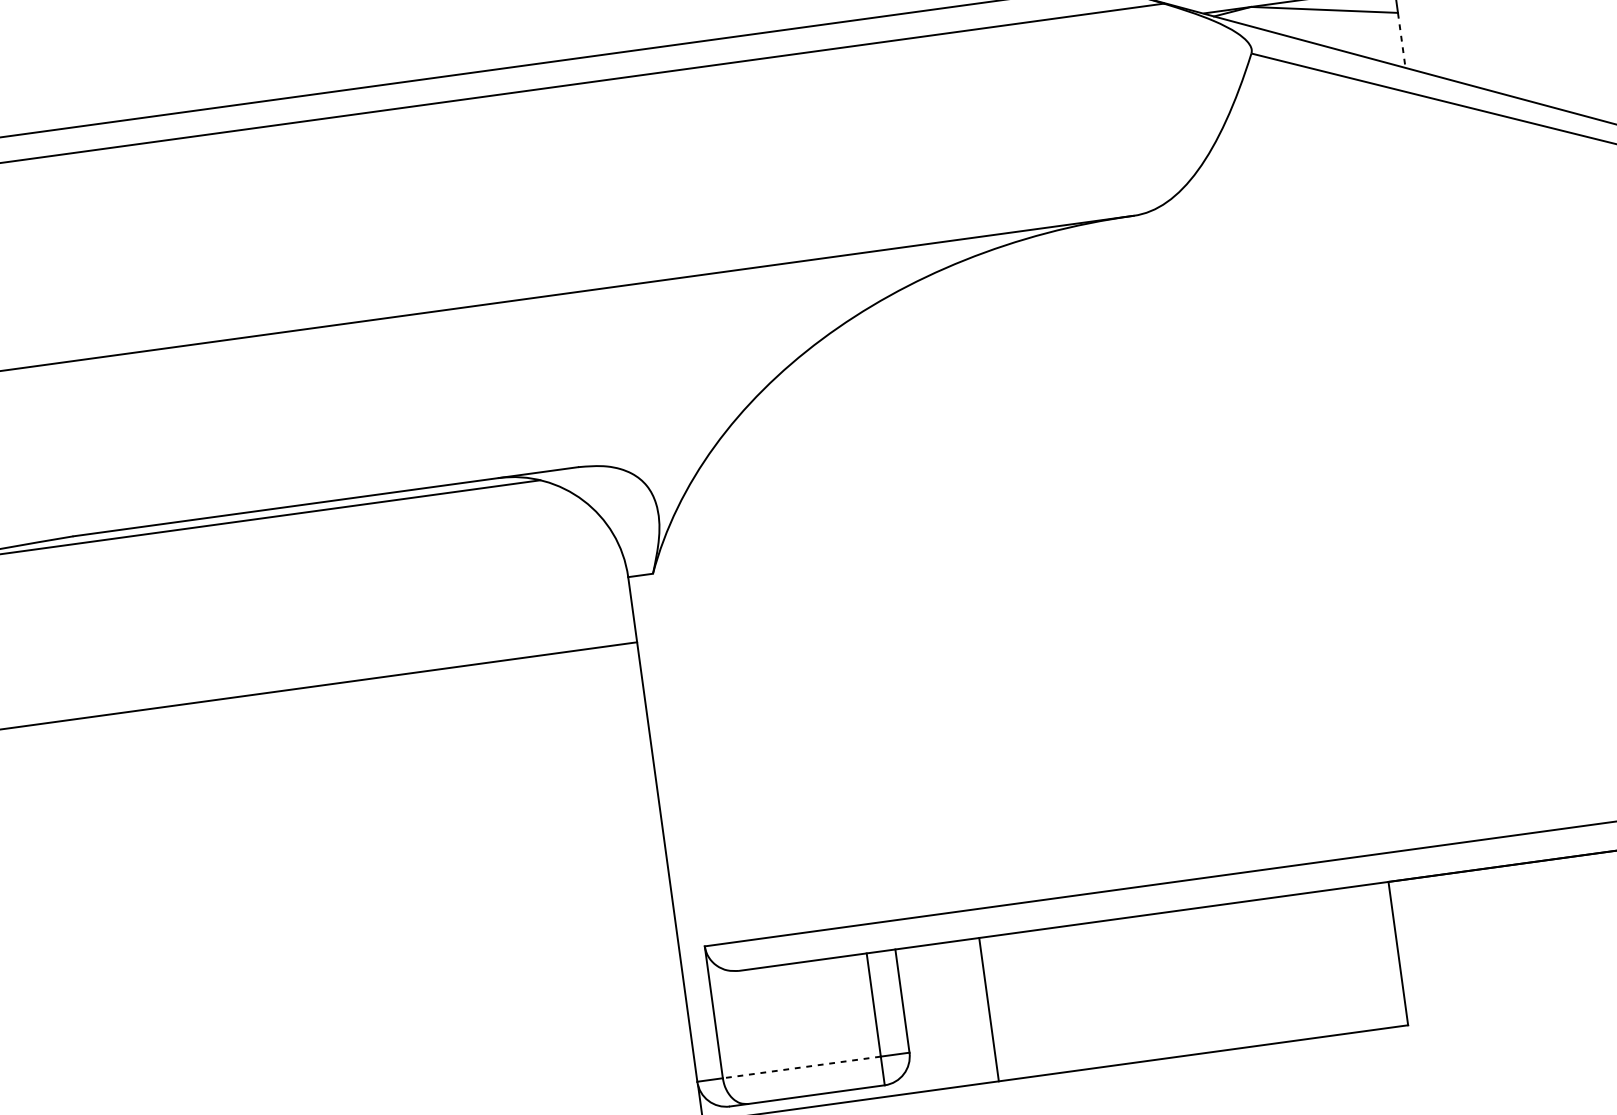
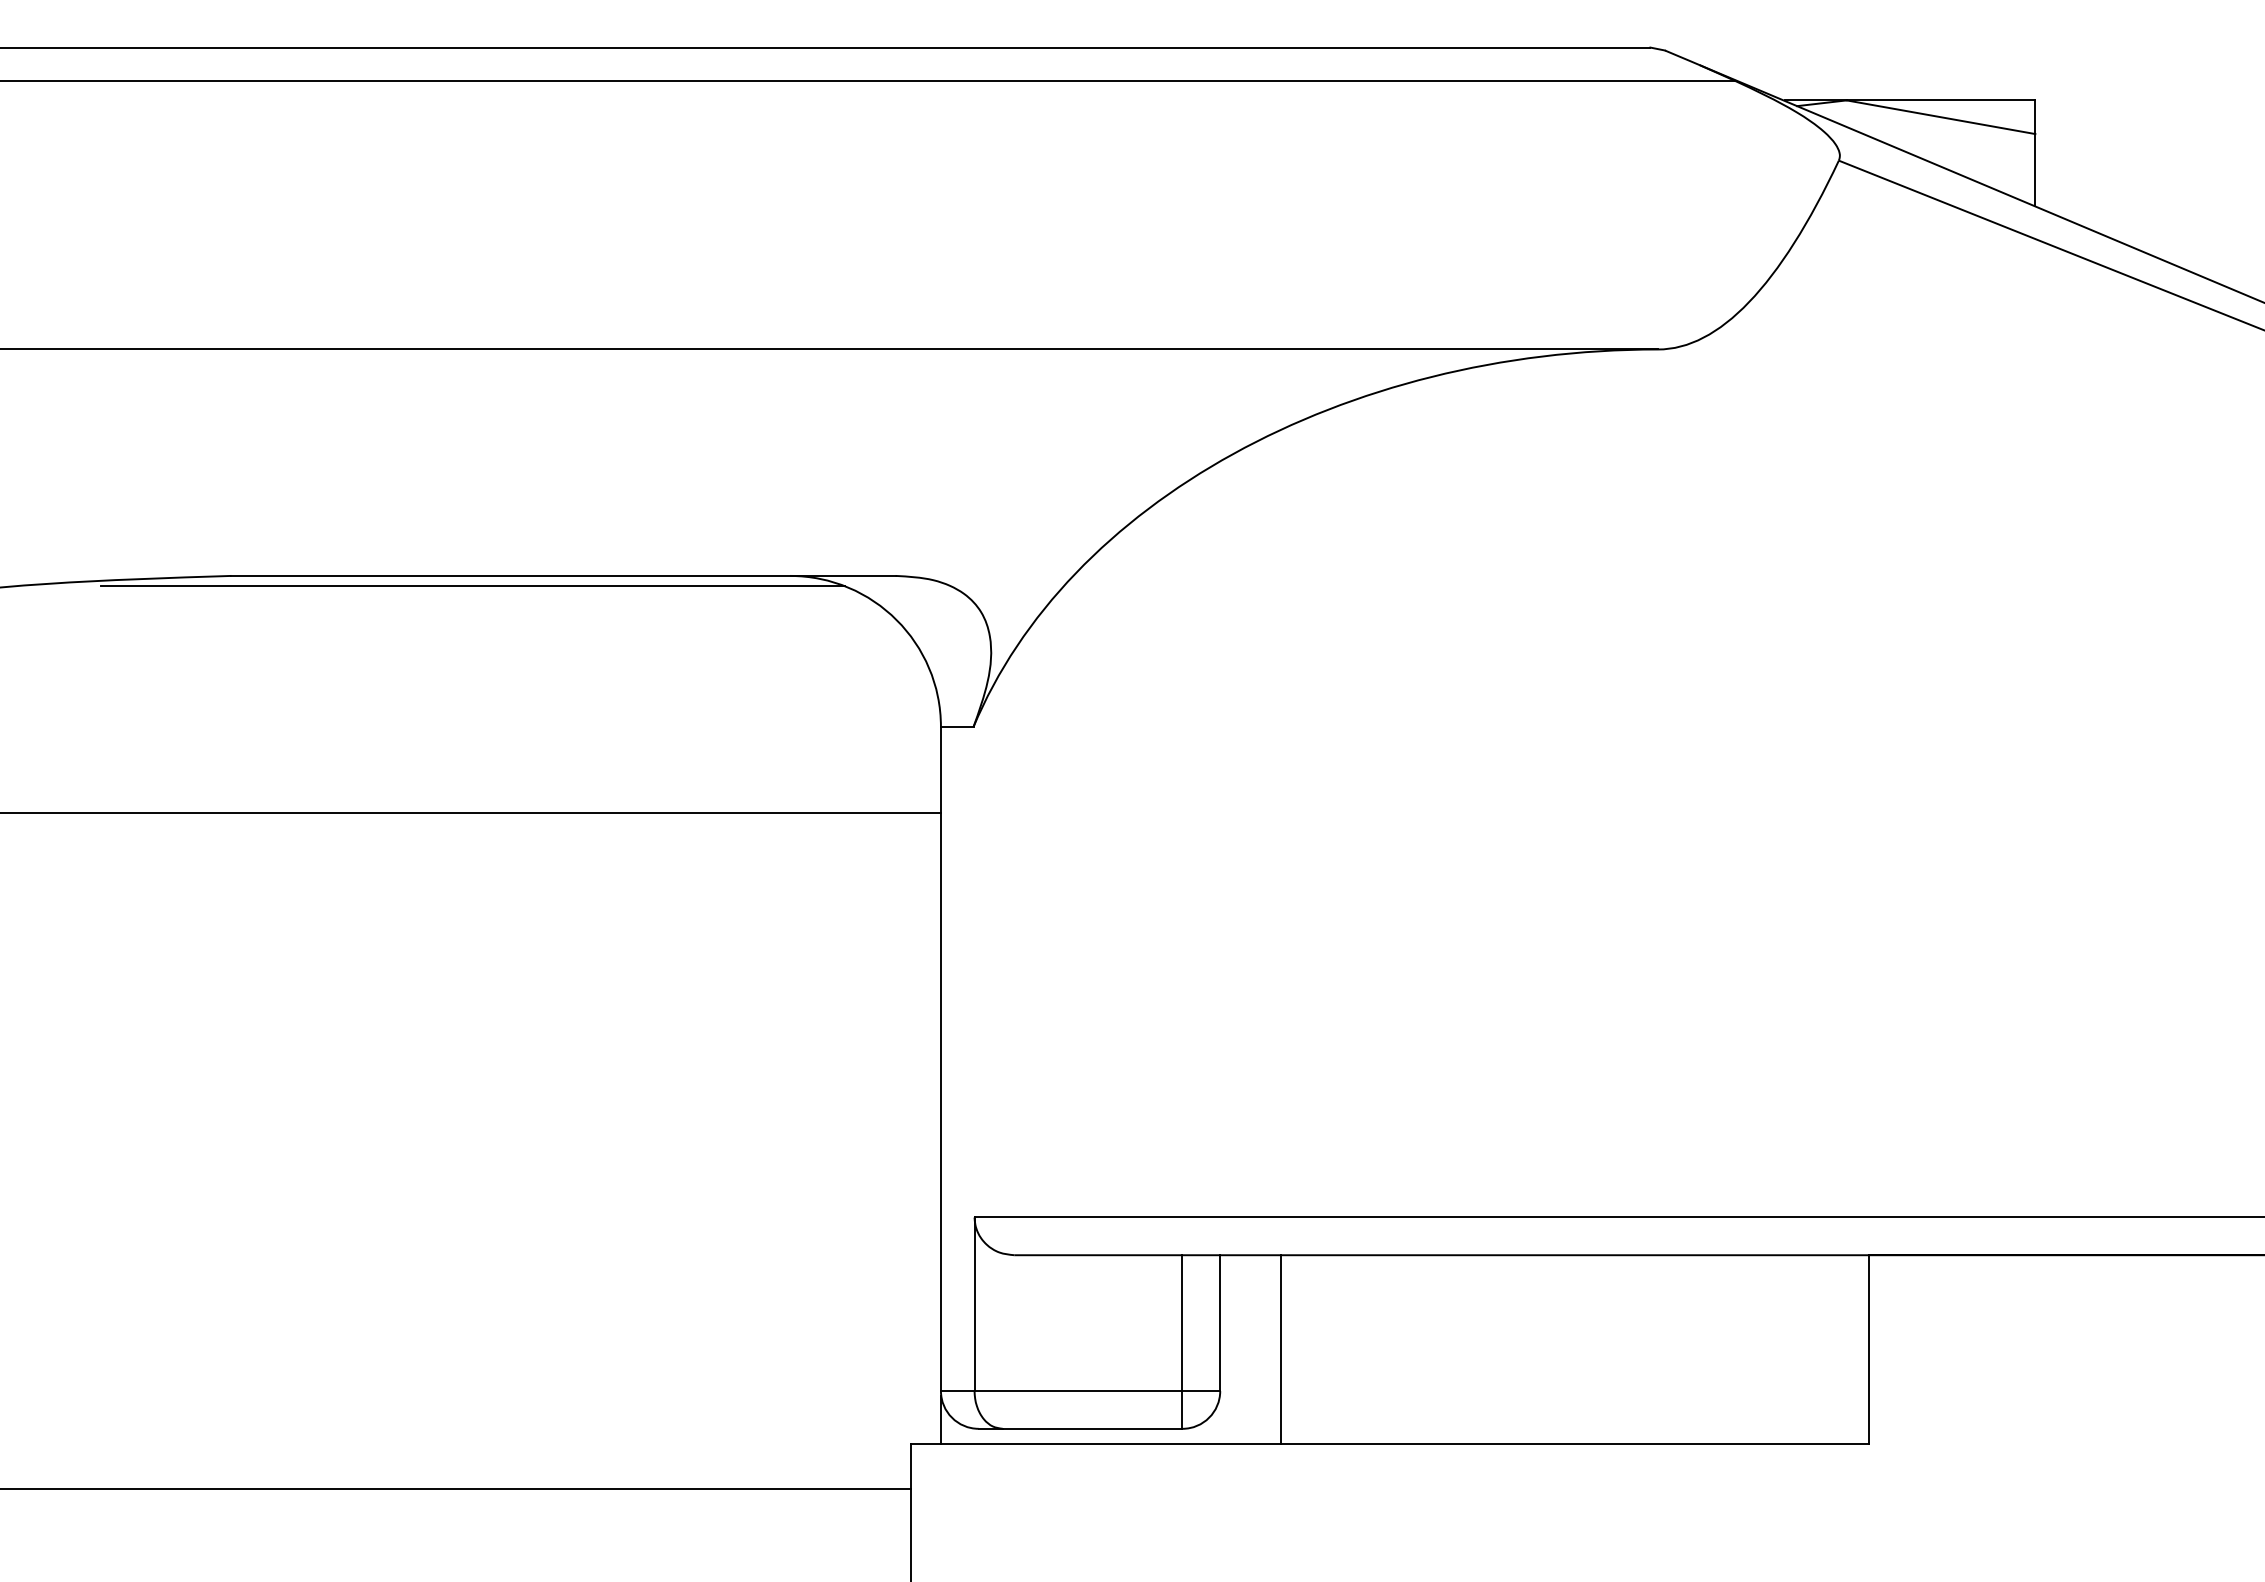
line: (1401, 40) -> (2035, 170), dashed -> solid
line: (988, 1009) -> (1280, 1349), moved
line: (801, 1067) -> (1078, 1391), dashed -> solid

